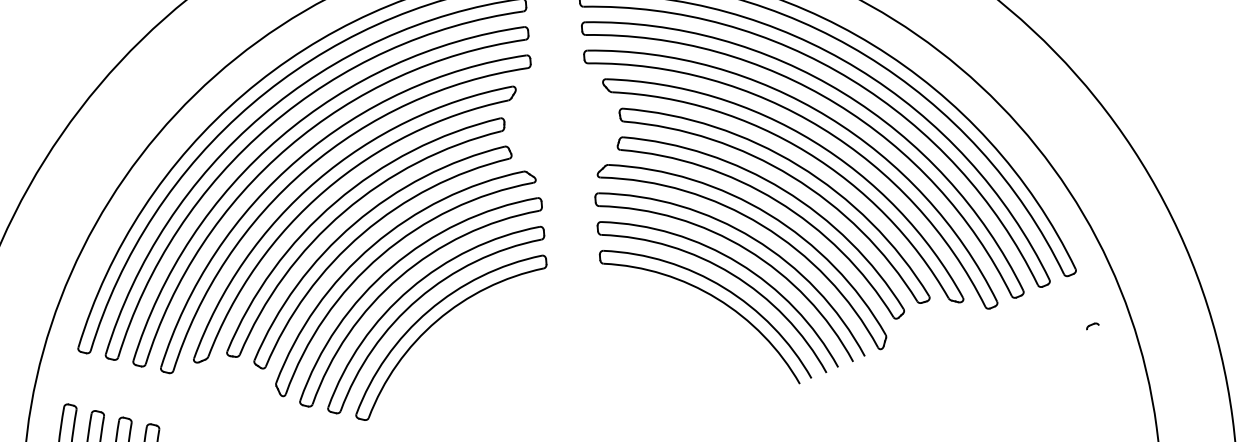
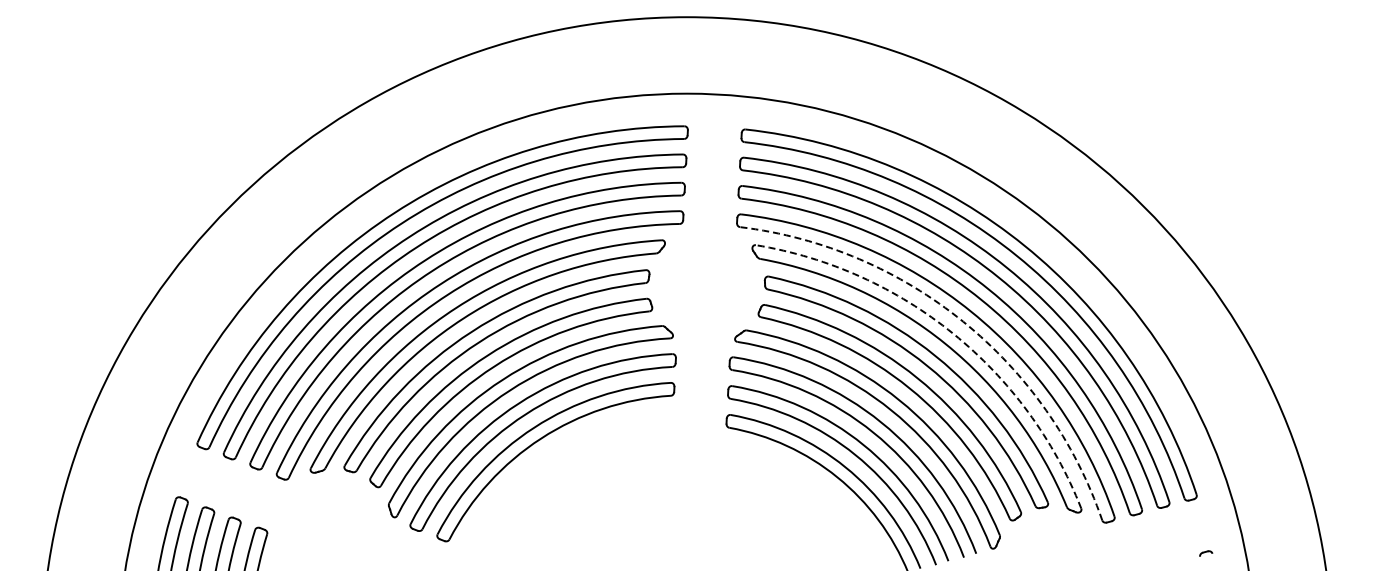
arc: (821, 127) -> (963, 321), solid -> dashed
arc: (813, 140) -> (953, 333), solid -> dashed
part: (439, 320) -> (559, 462), removed

